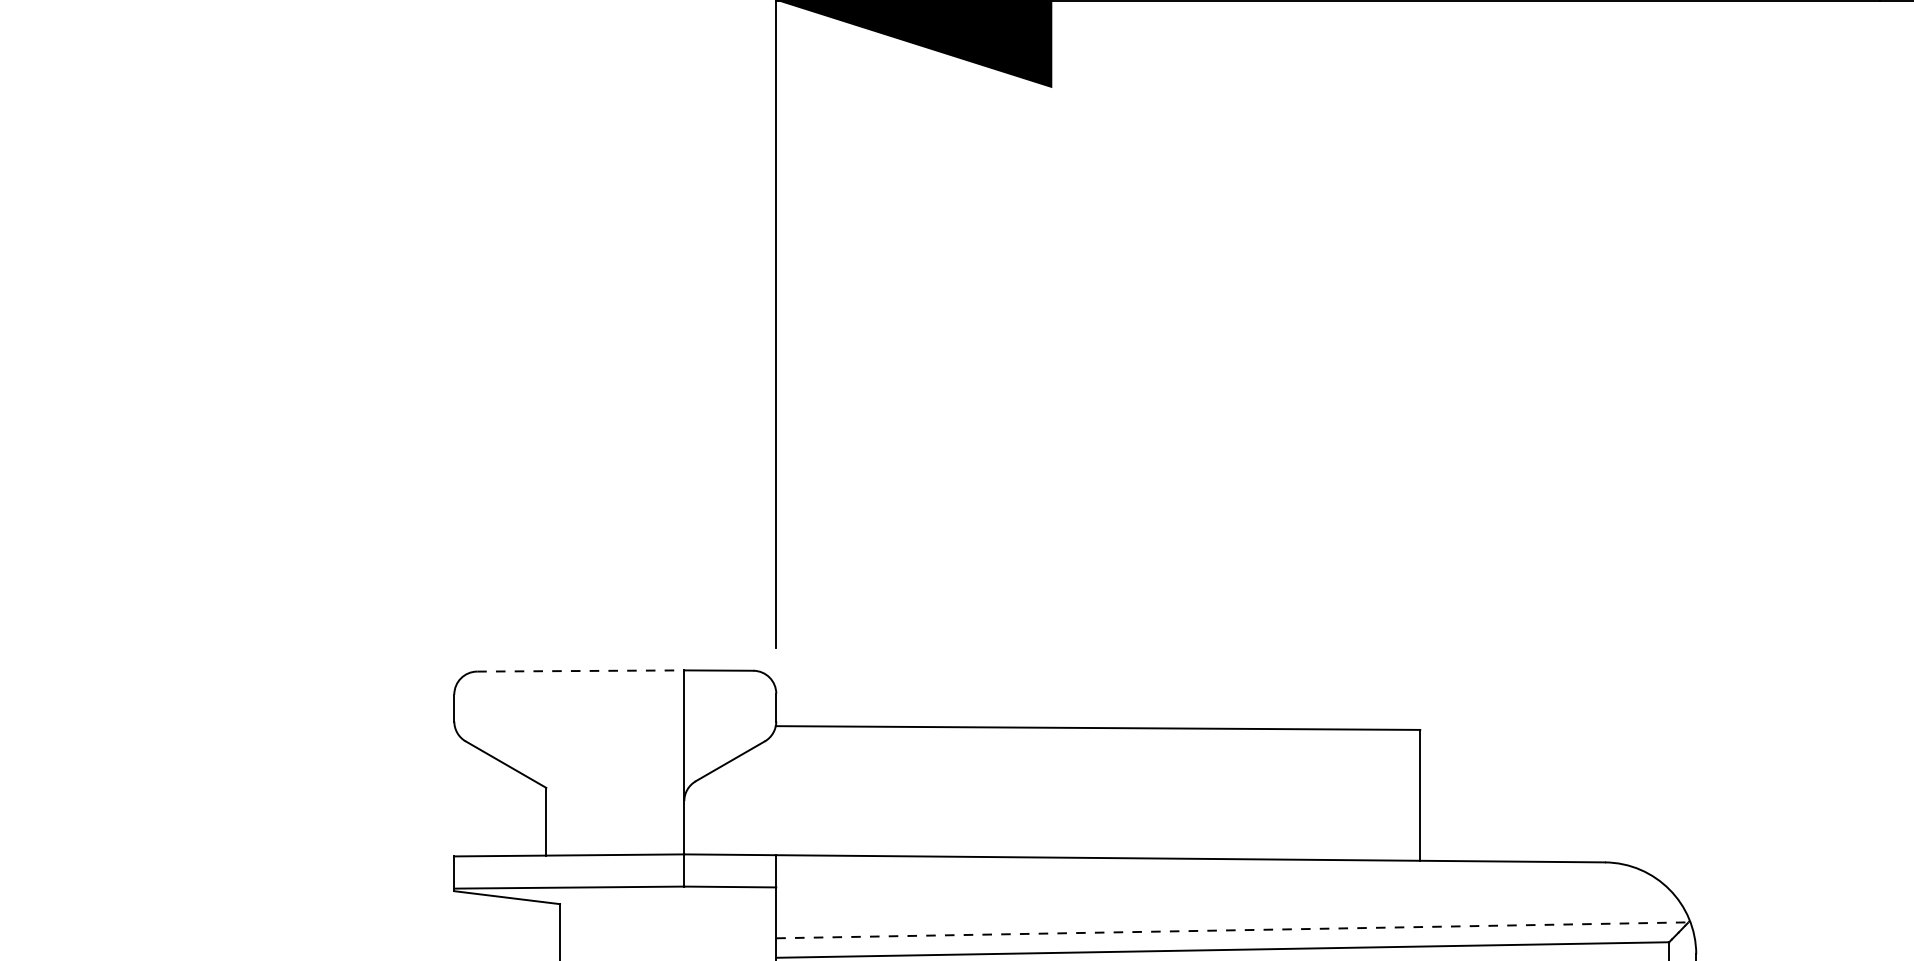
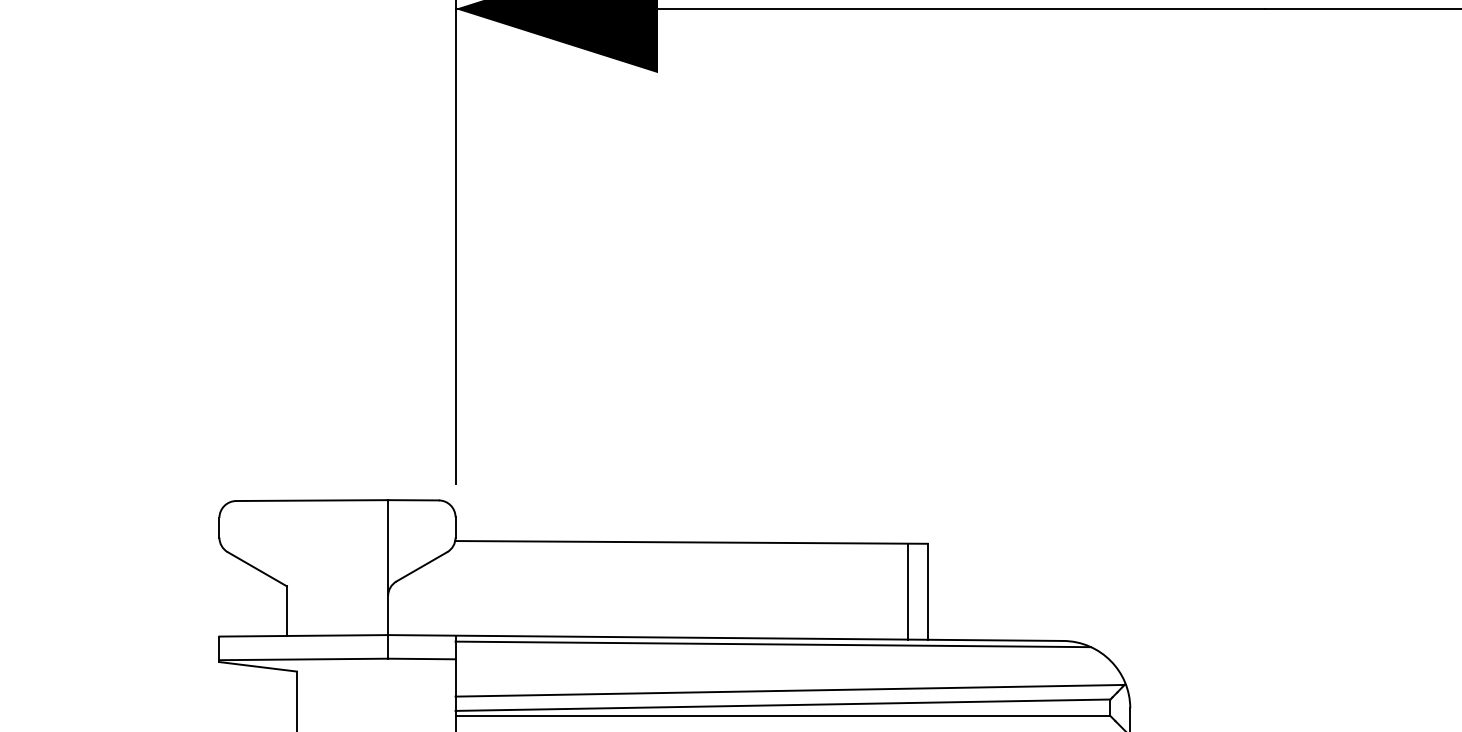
line: (581, 670) -> (312, 500), dashed -> solid
line: (1392, 794) -> (907, 591), added
line: (1209, 867) -> (773, 644), added
line: (1232, 929) -> (790, 690), dashed -> solid

